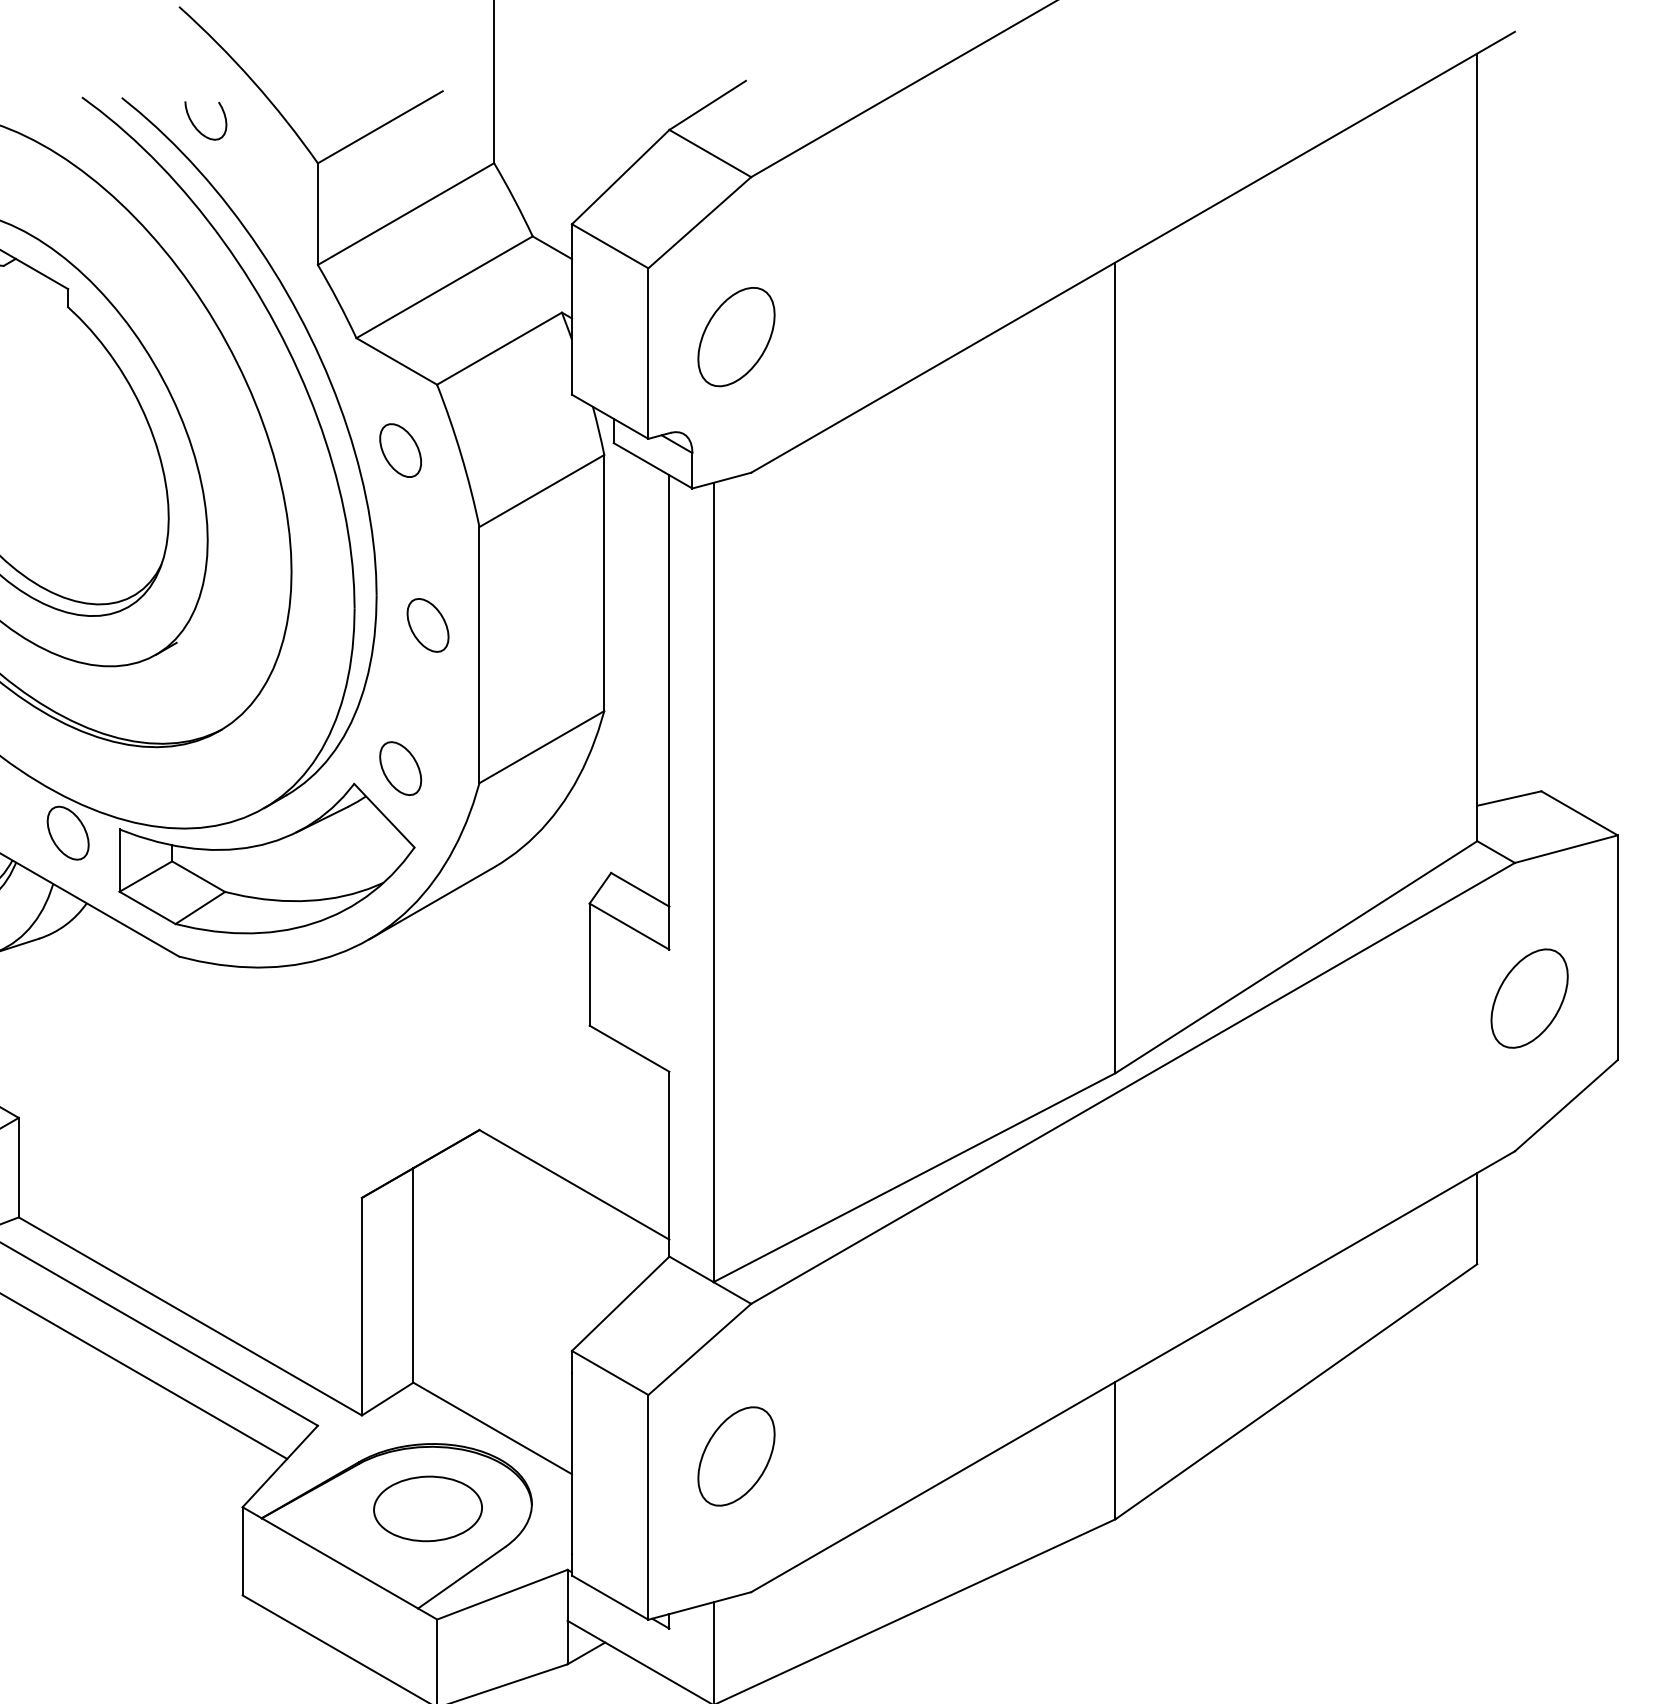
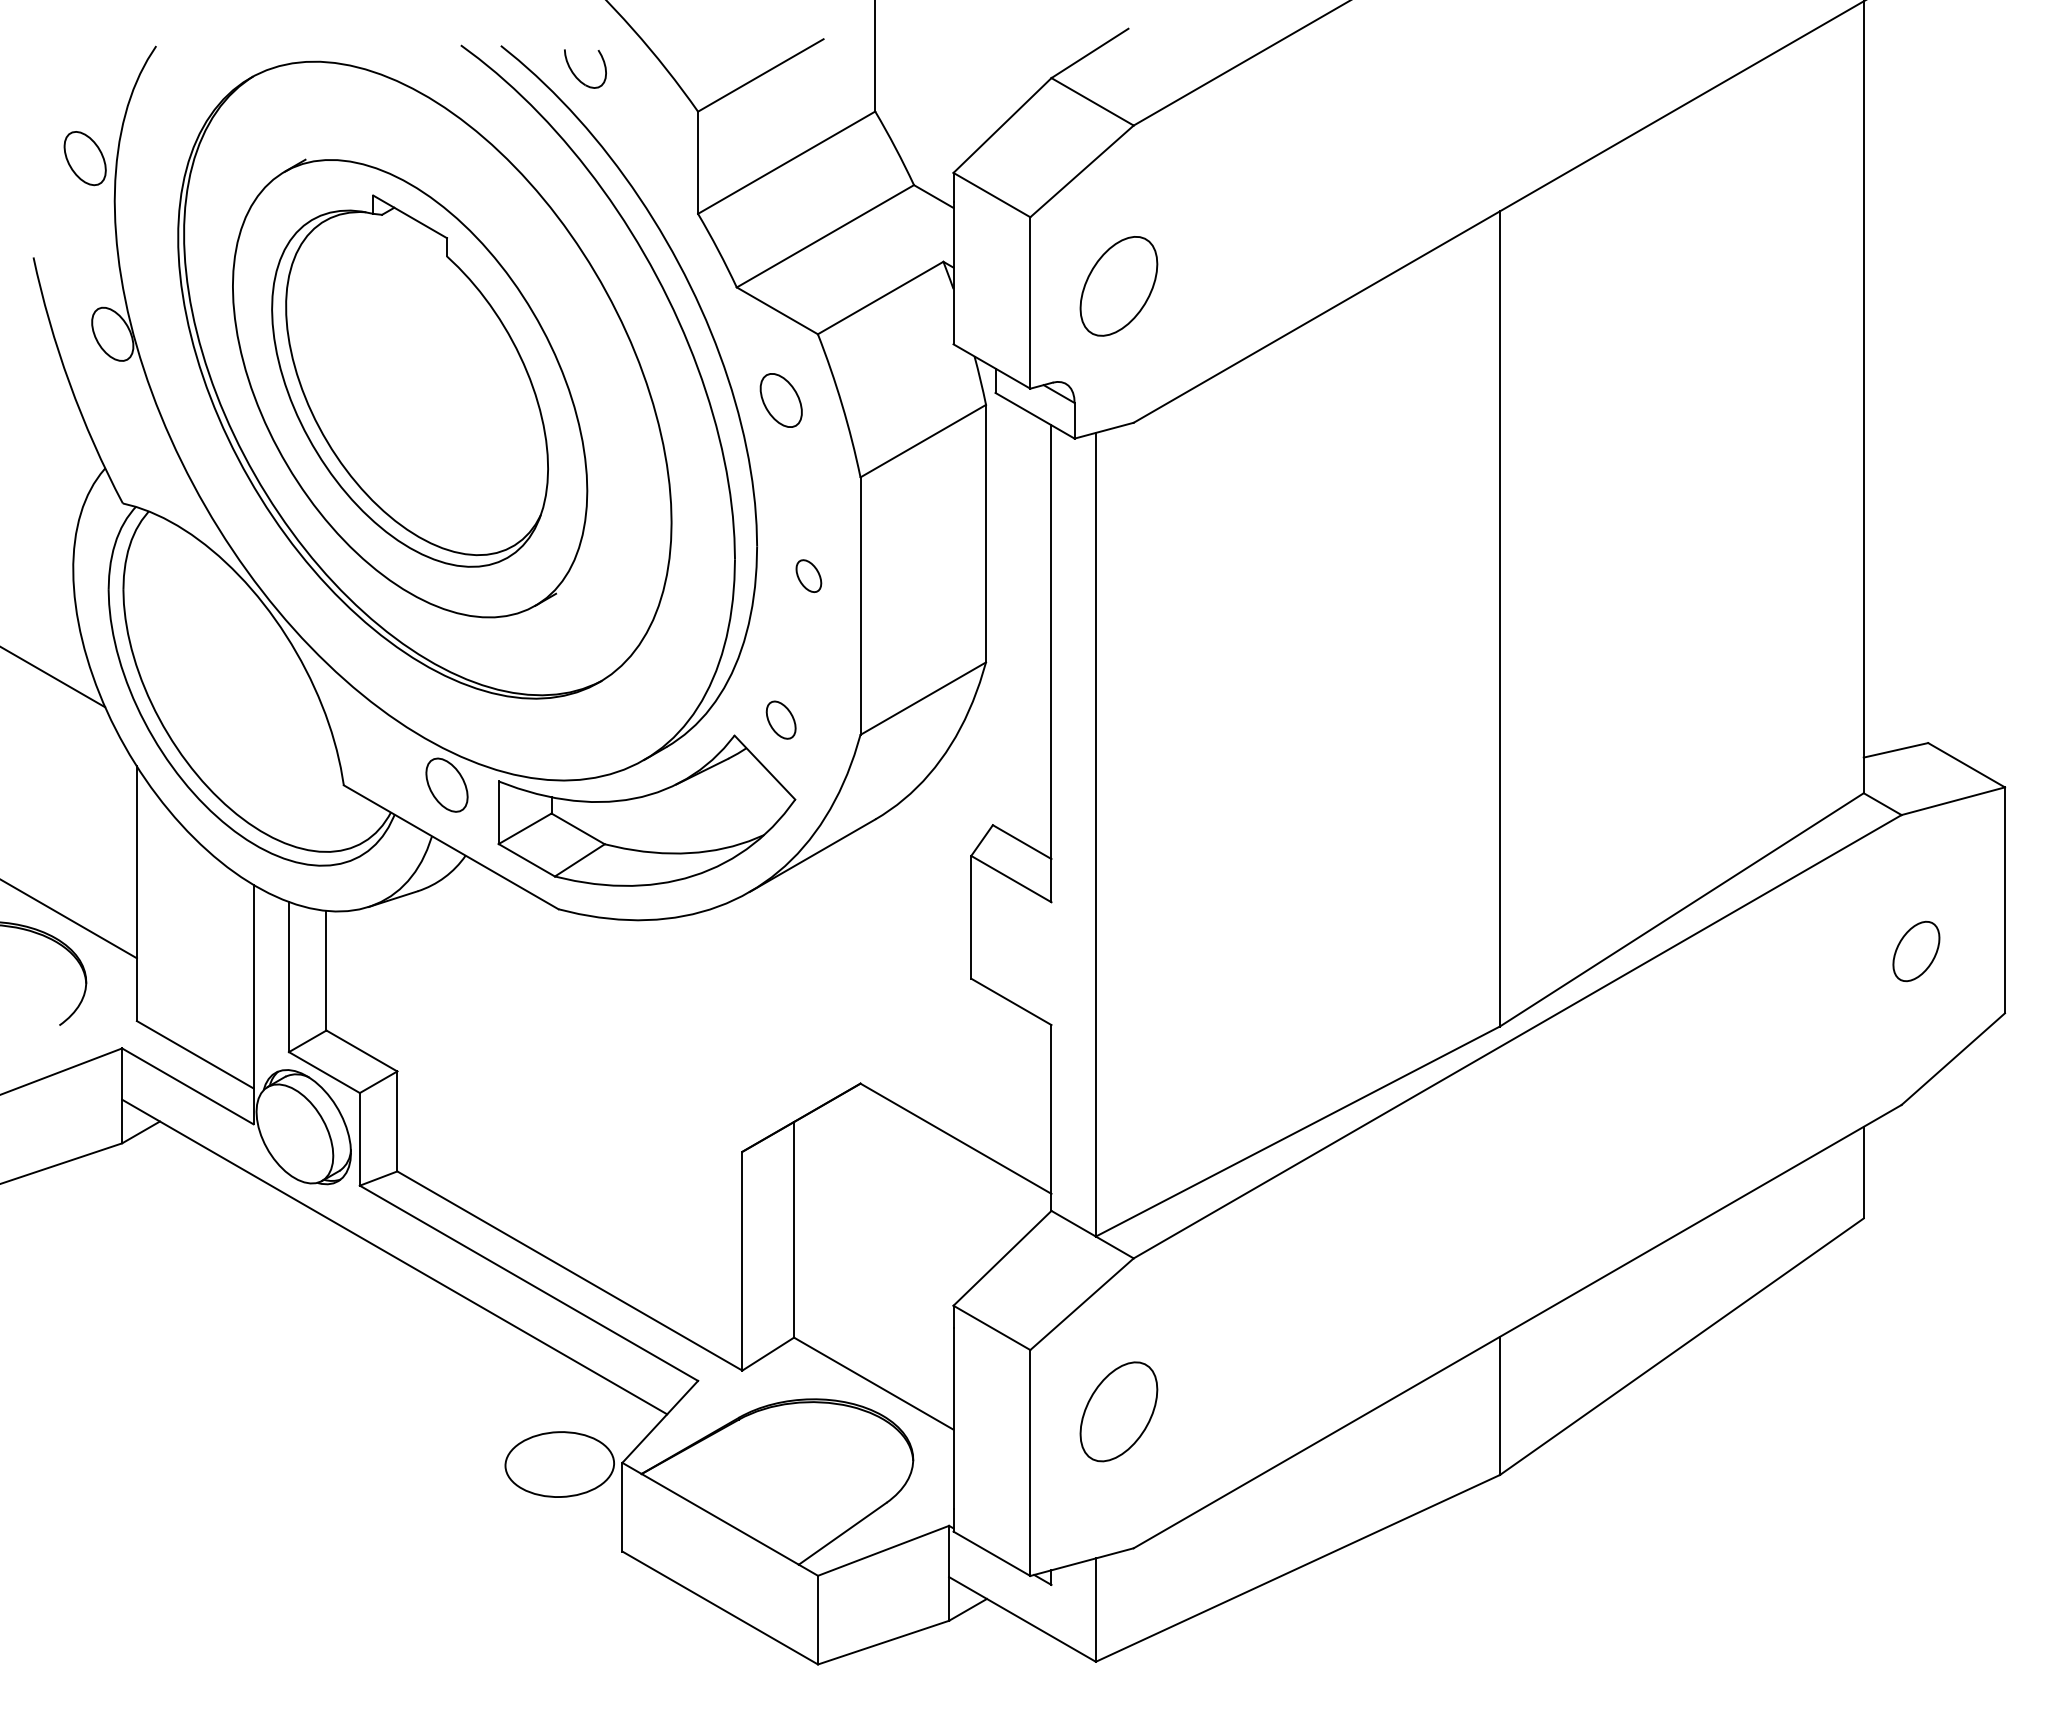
part: (427, 624) -> (808, 575), size x0.6
part: (399, 767) -> (780, 719), size x0.7
part: (1529, 998) -> (1916, 951), size x0.6
part: (427, 1508) -> (559, 1464), moved

